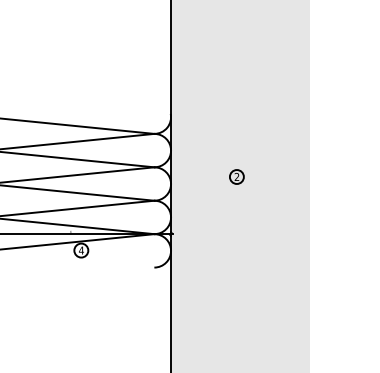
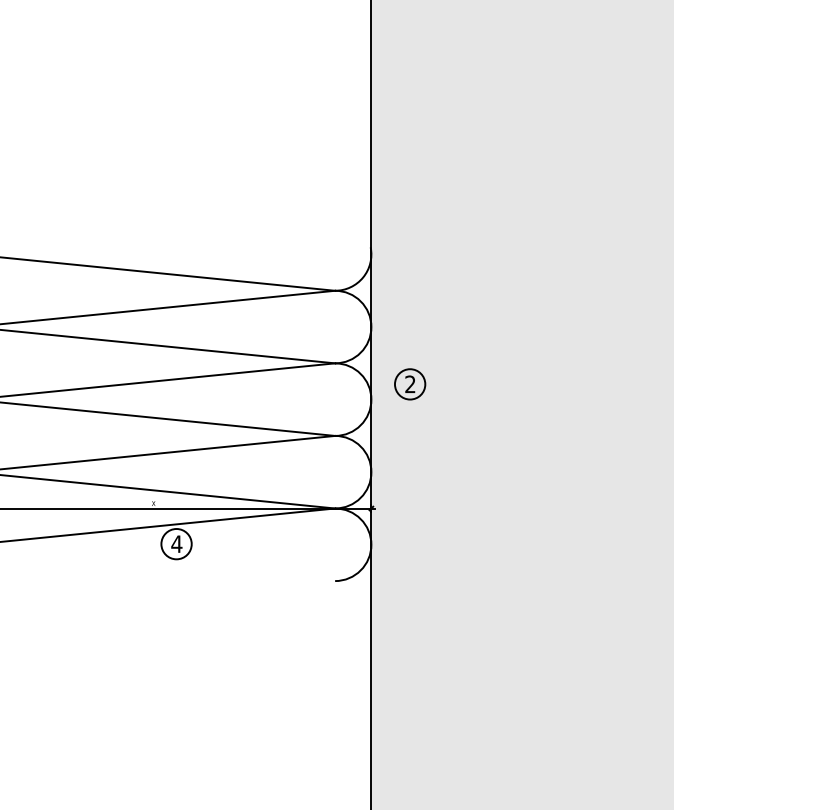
part: (236, 176) -> (409, 383), moved

